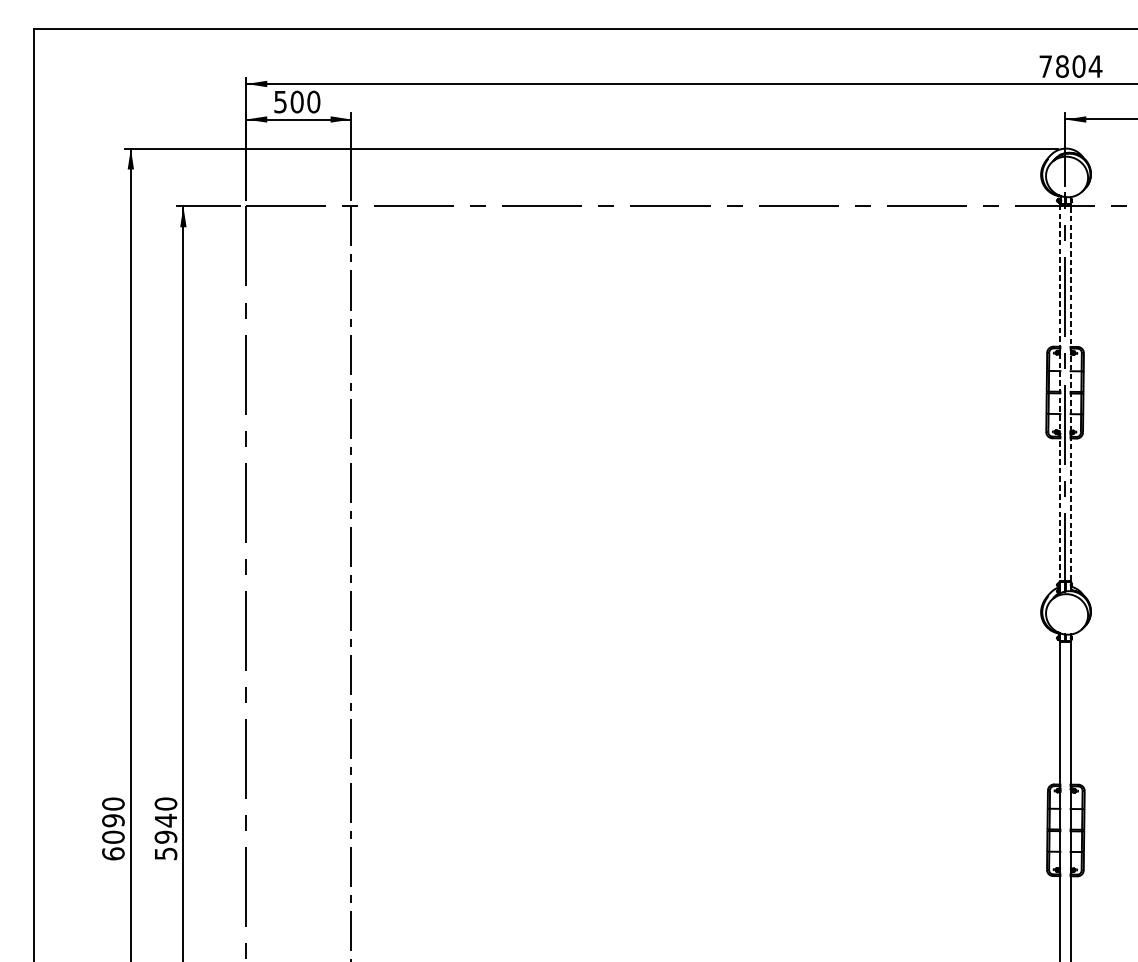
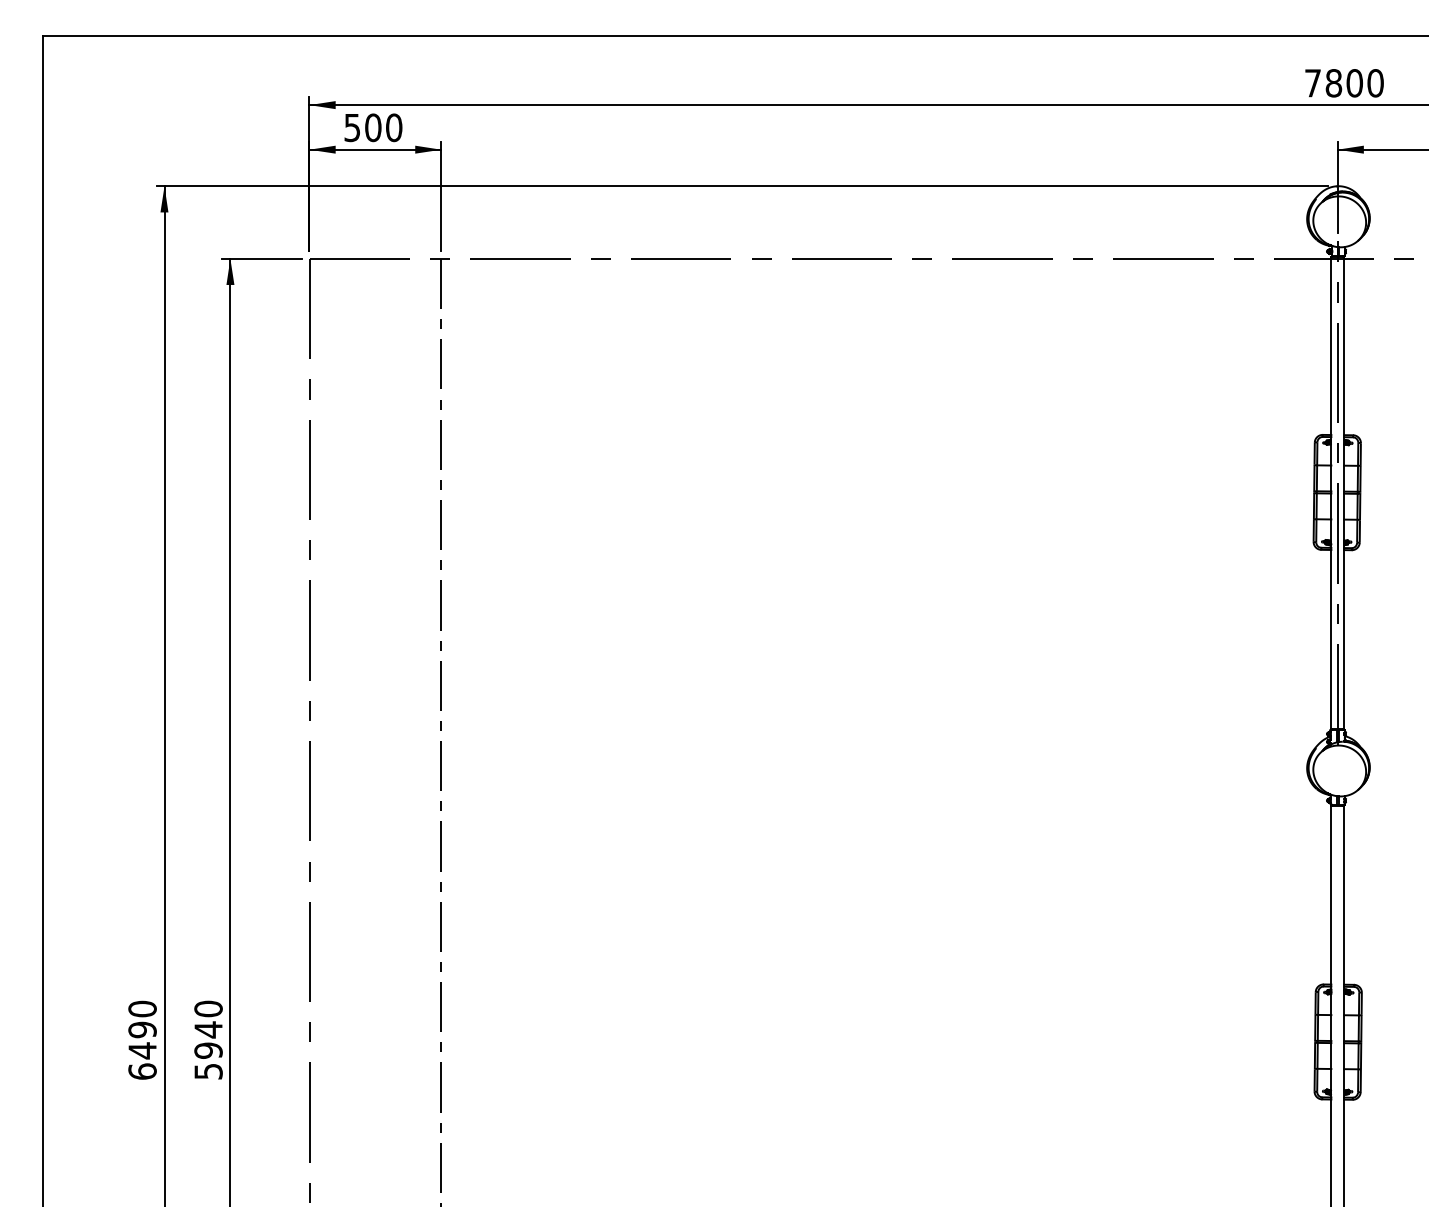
text: (1095, 66) -> (1375, 83), 7804 -> 7800
line: (1060, 392) -> (1331, 492), dashed -> solid
line: (1070, 392) -> (1344, 492), dashed -> solid
text: (113, 837) -> (142, 1050), 6090 -> 6490

